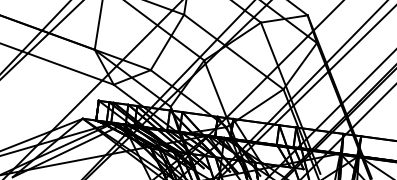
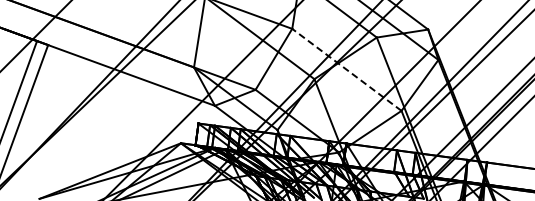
line: (233, 51) -> (346, 69), solid -> dashed

